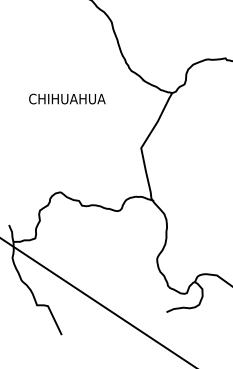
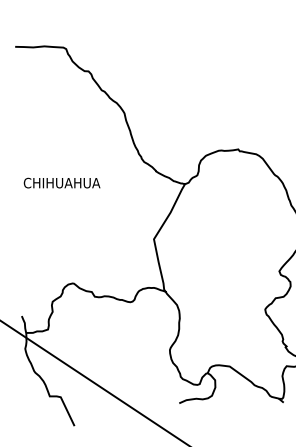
text: (66, 98) -> (61, 182), moved

